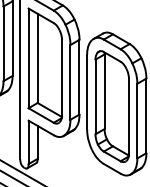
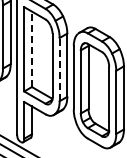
line: (37, 58) -> (31, 49), solid -> dashed
line: (70, 82) -> (59, 69), solid -> dashed

